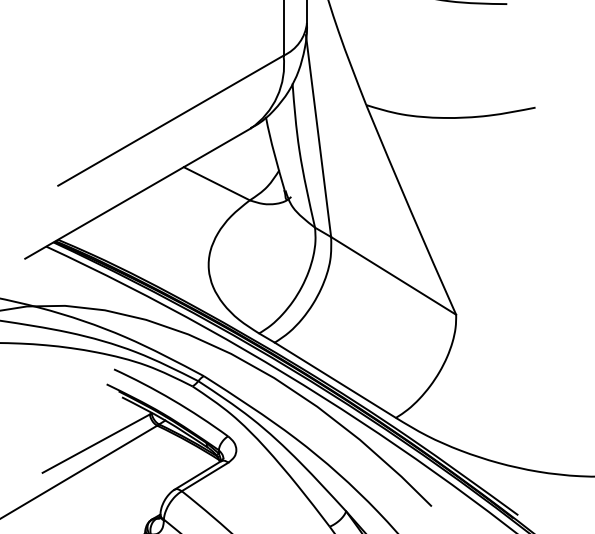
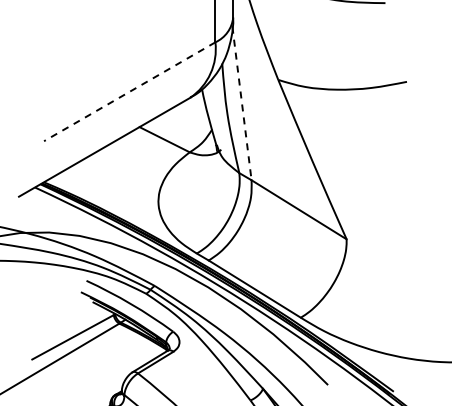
line: (170, 120) -> (129, 91), solid -> dashed
line: (319, 136) -> (242, 103), solid -> dashed

